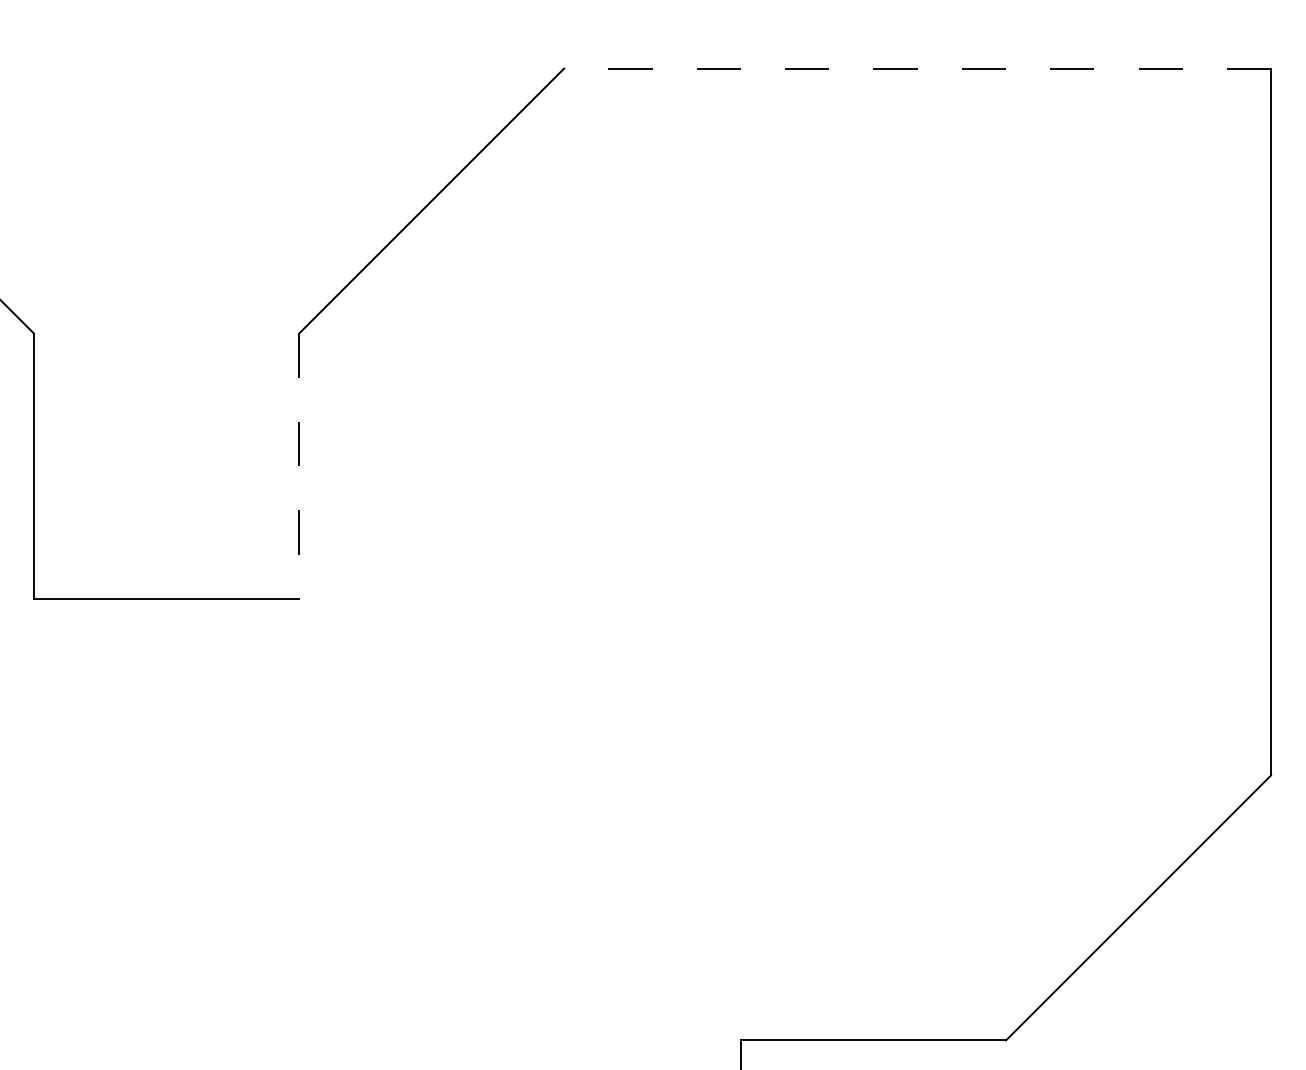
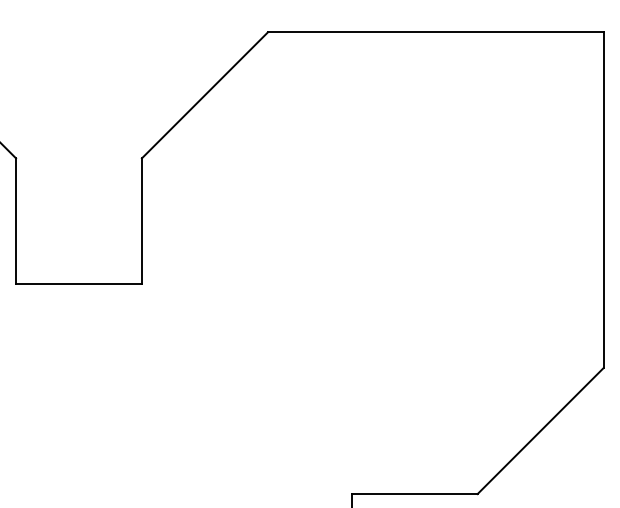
line: (917, 68) -> (435, 32), dashed -> solid
line: (298, 466) -> (141, 221), dashed -> solid

